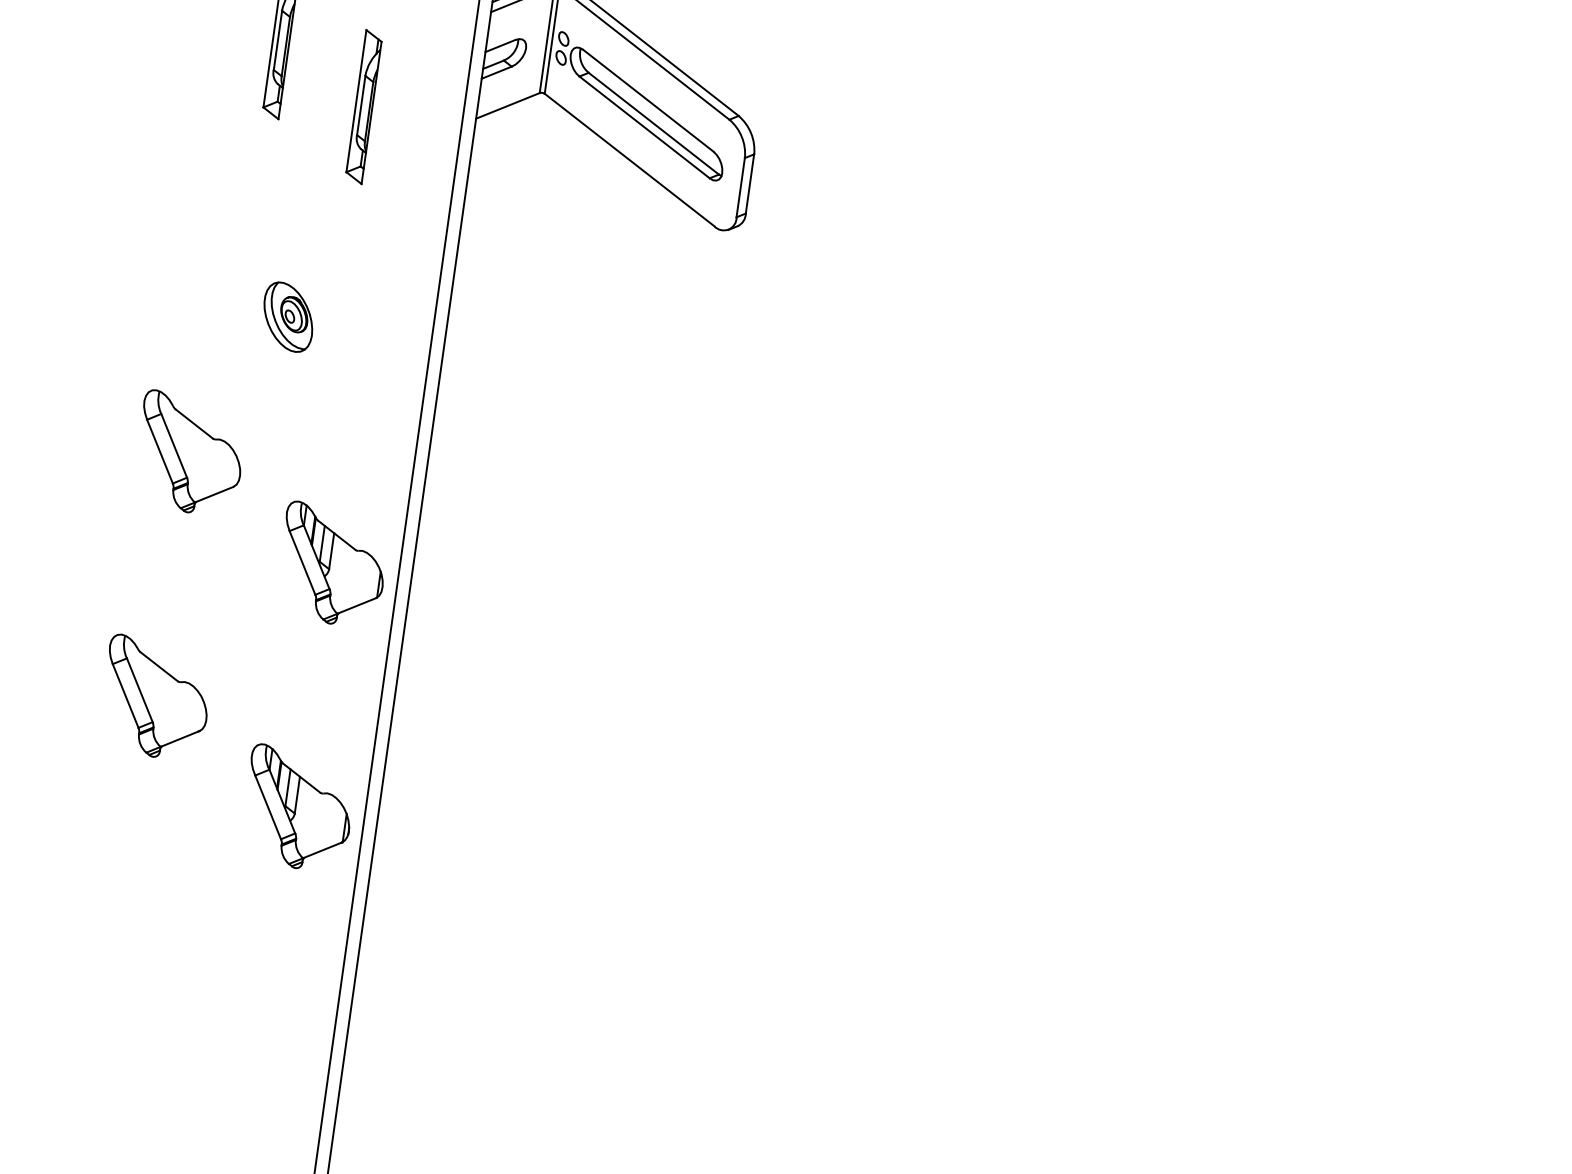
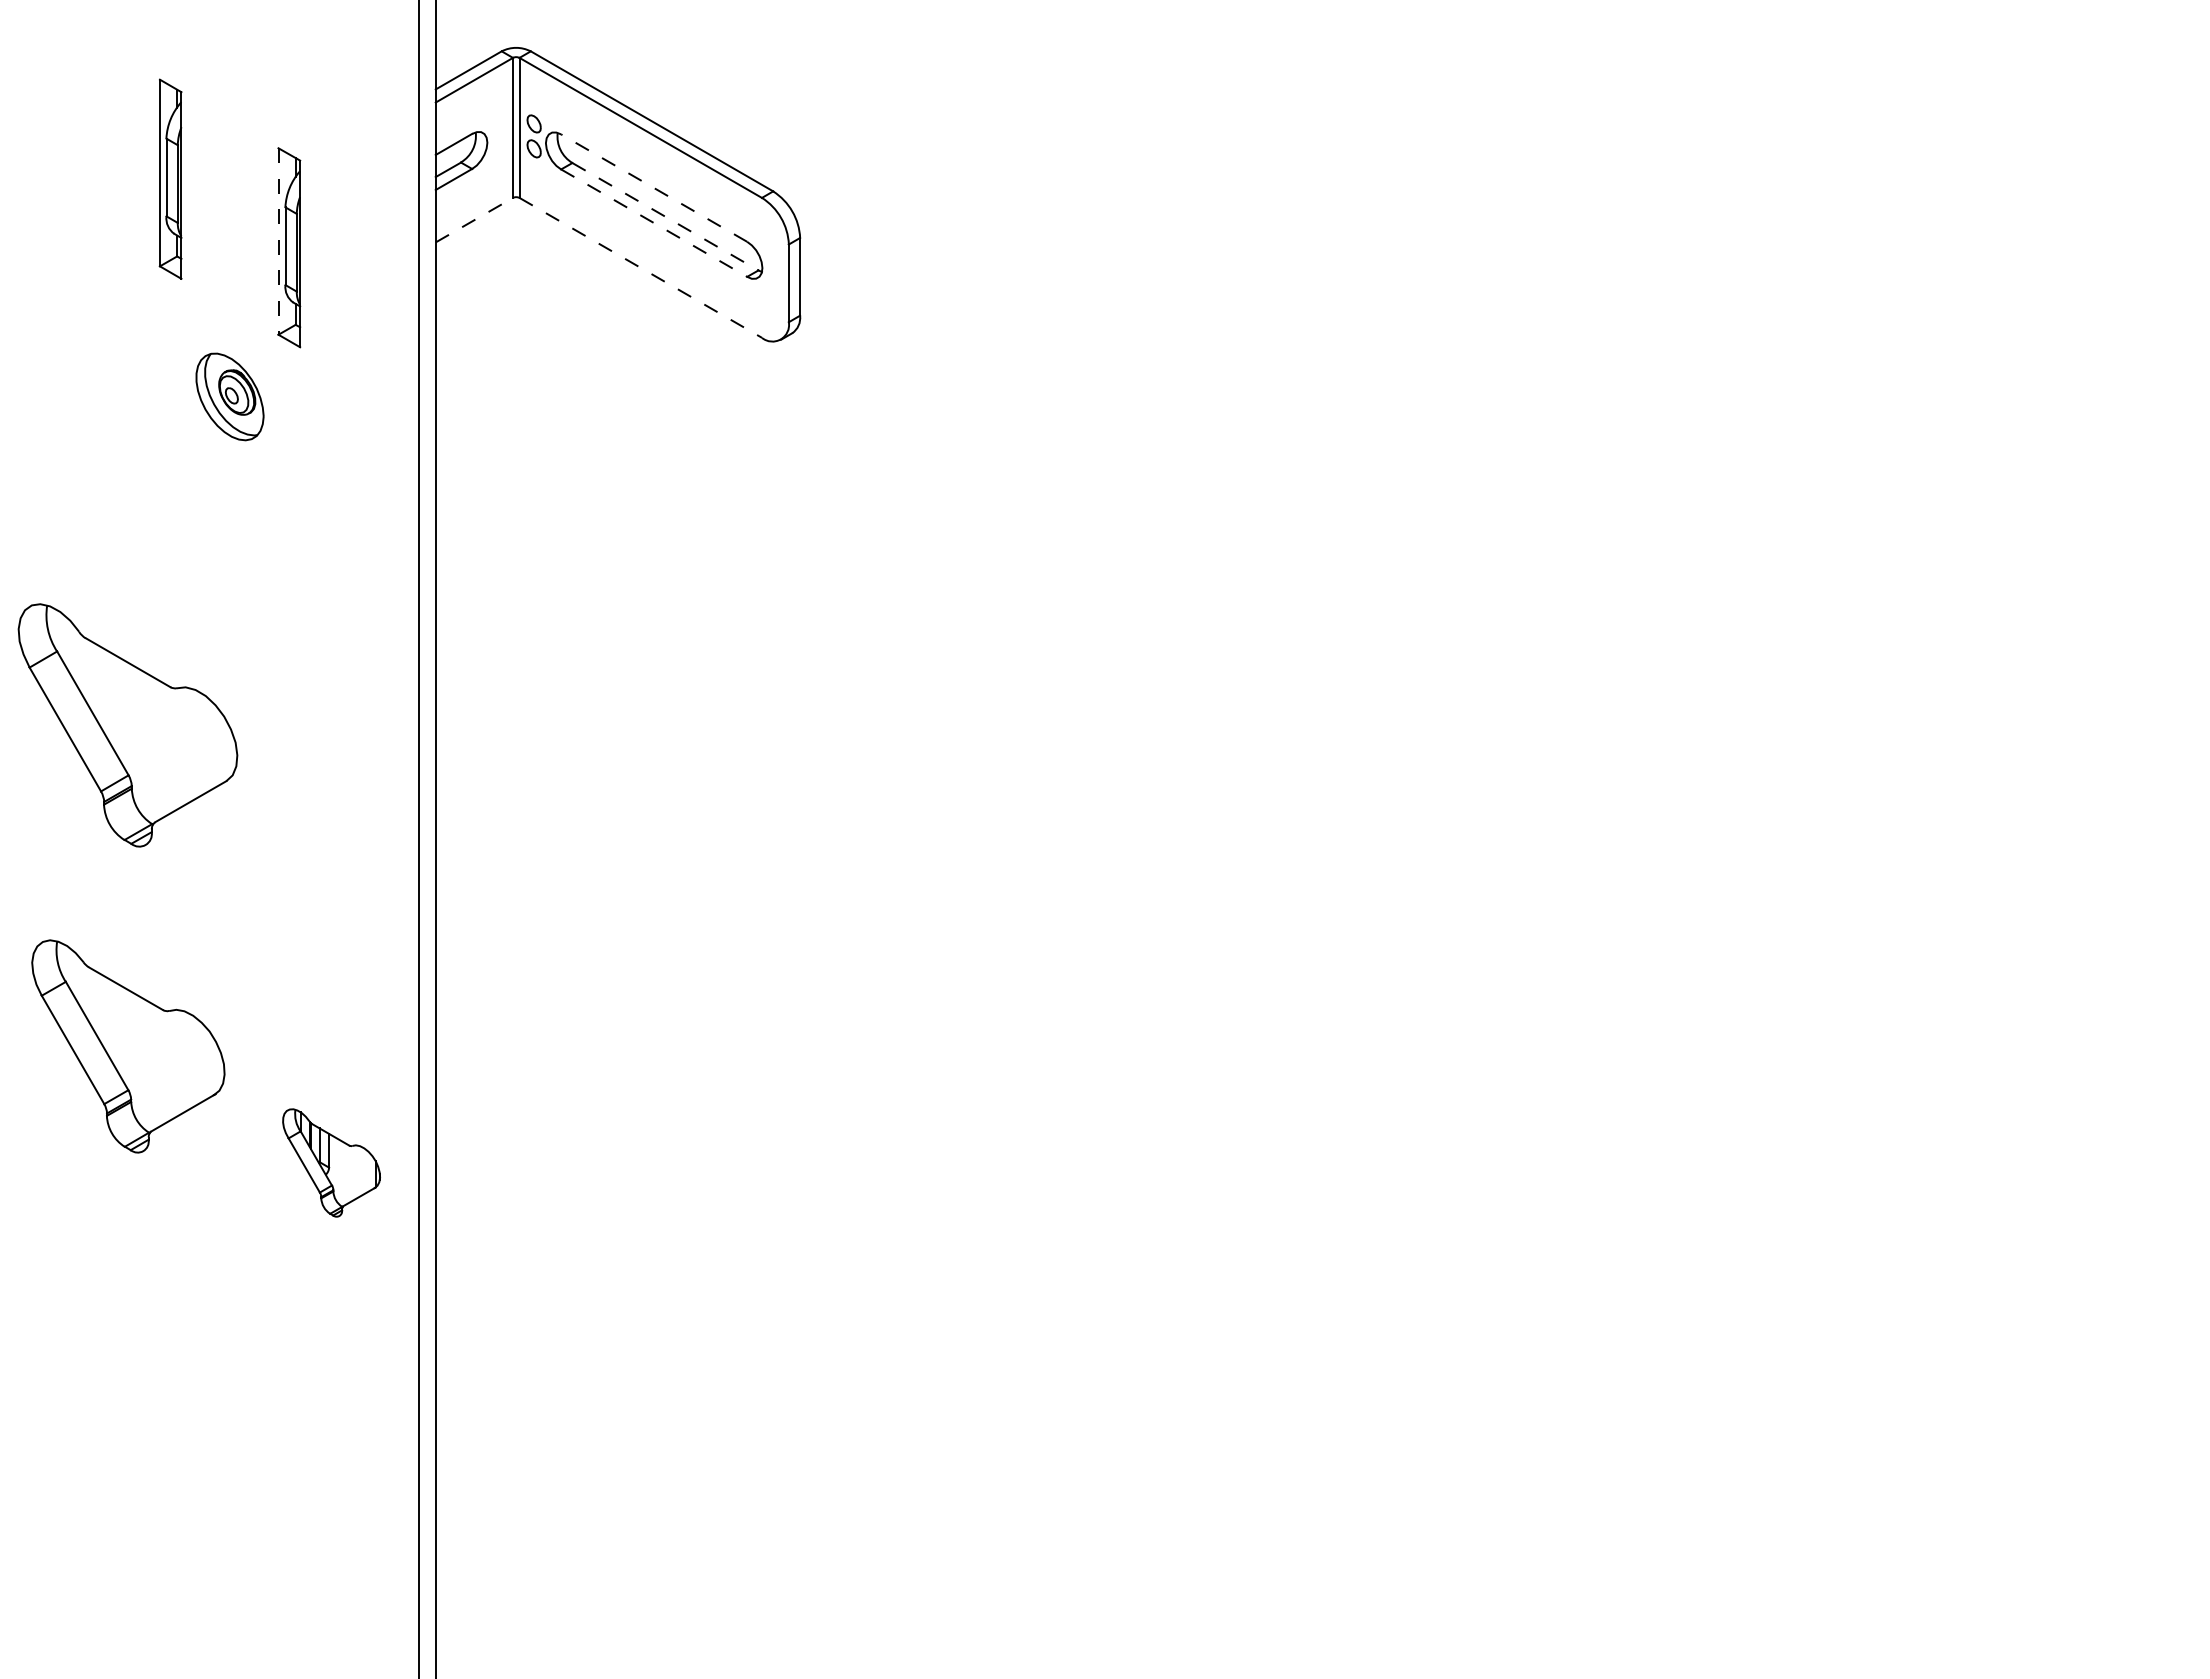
line: (647, 100) -> (653, 187), solid -> dashed
line: (356, 101) -> (278, 242), solid -> dashed
line: (508, 106) -> (474, 220), solid -> dashed
line: (653, 124) -> (665, 217), solid -> dashed
line: (644, 127) -> (654, 223), solid -> dashed
line: (629, 159) -> (640, 267), solid -> dashed
part: (288, 316) -> (229, 396), moved
part: (190, 453) -> (128, 725), size x1.6
part: (332, 564) -> (331, 842), removed
part: (155, 698) -> (128, 1046), size x1.4
part: (298, 808) -> (331, 1162), size x0.7

